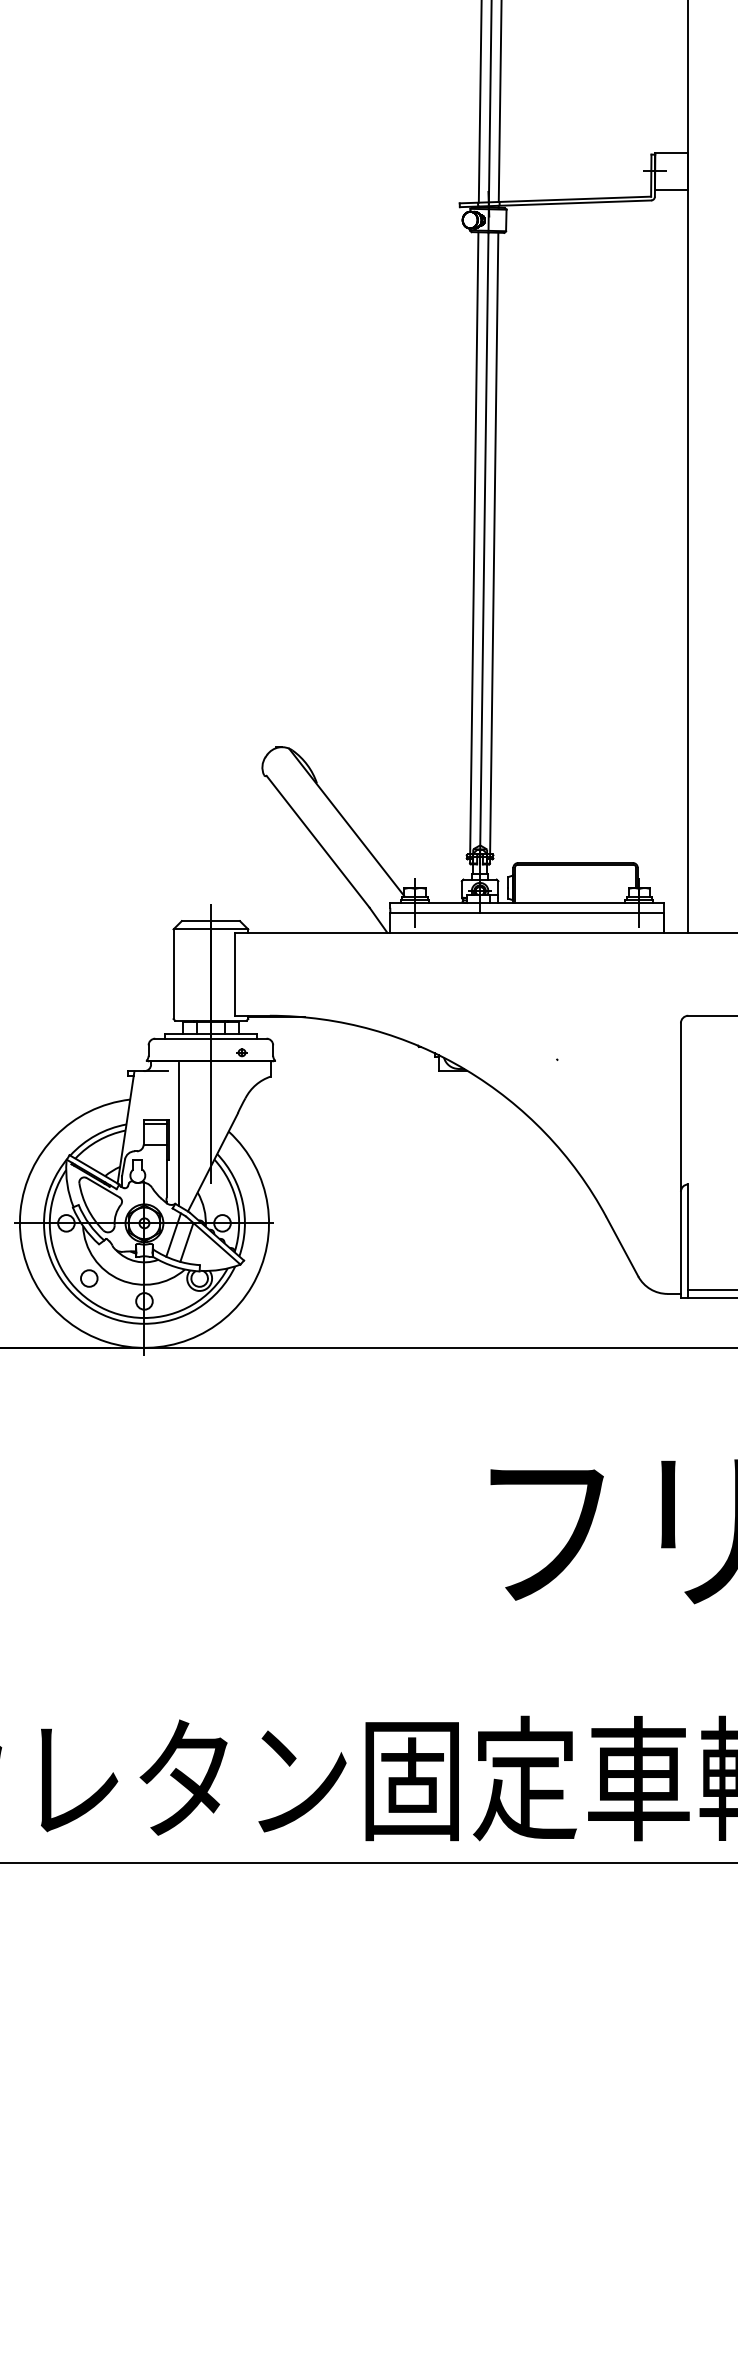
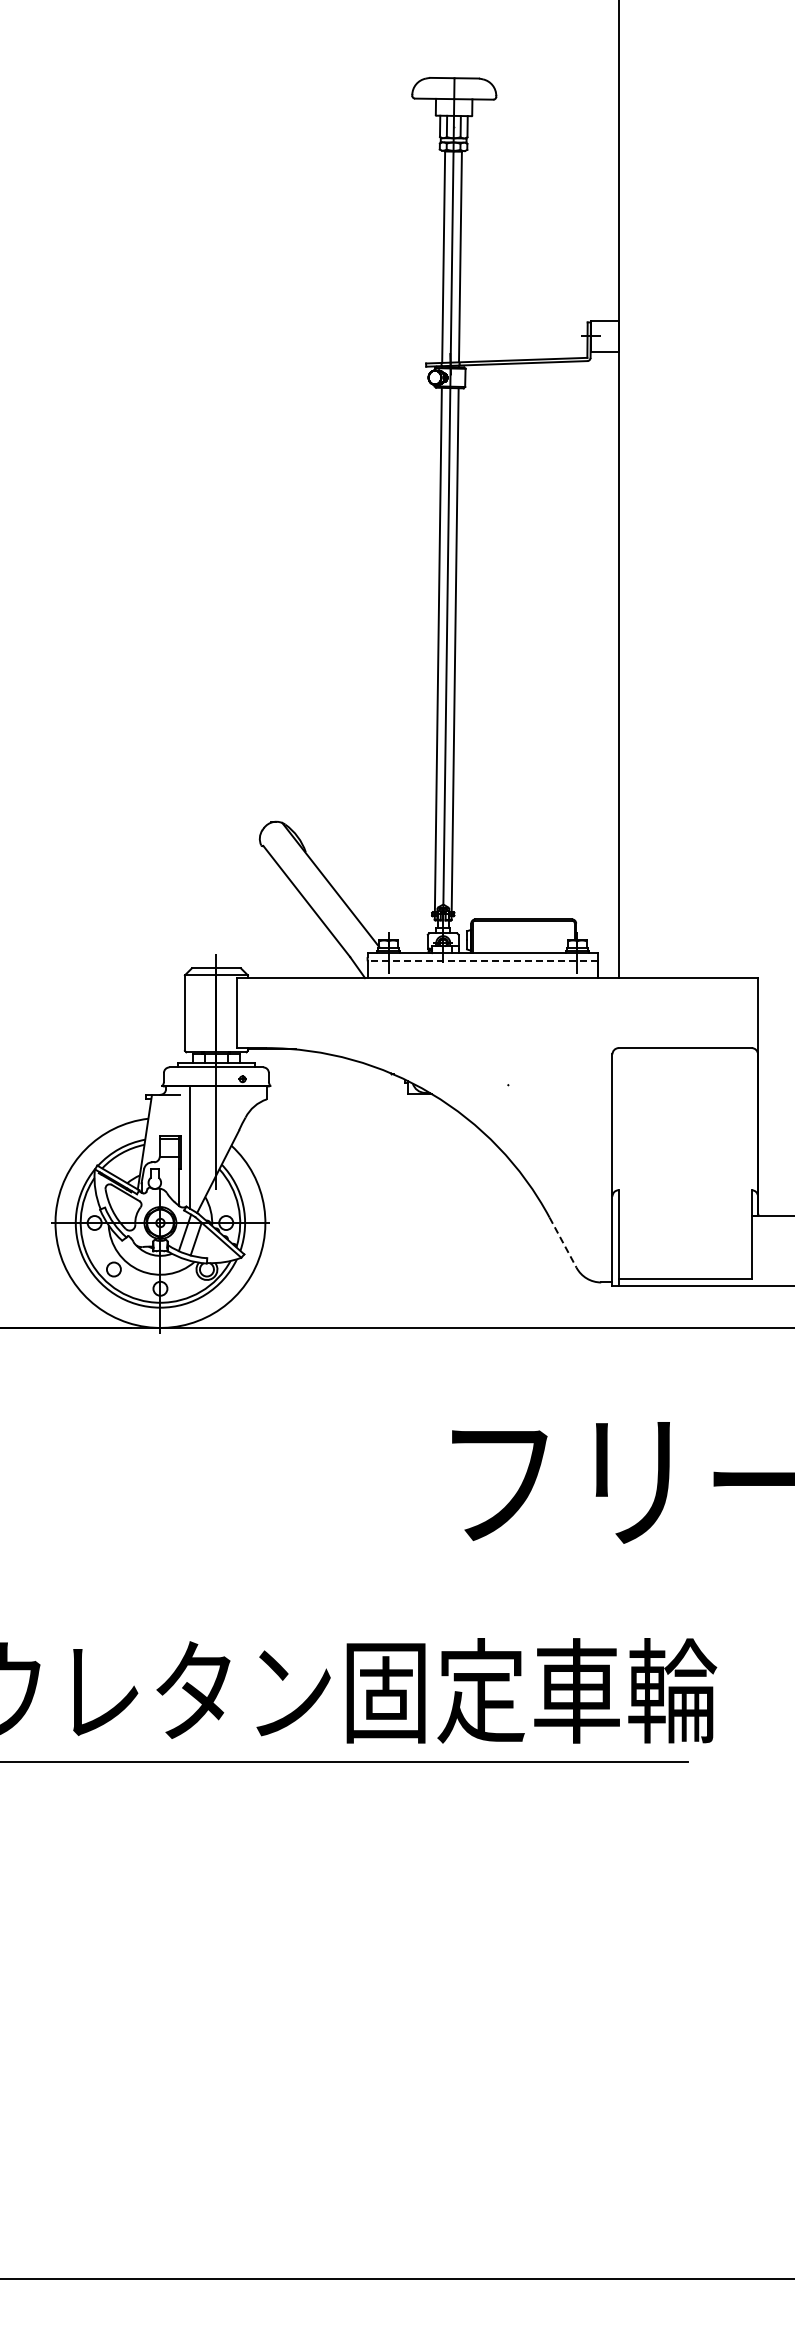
line: (526, 913) -> (482, 961), solid -> dashed
line: (622, 1247) -> (563, 1243), solid -> dashed

